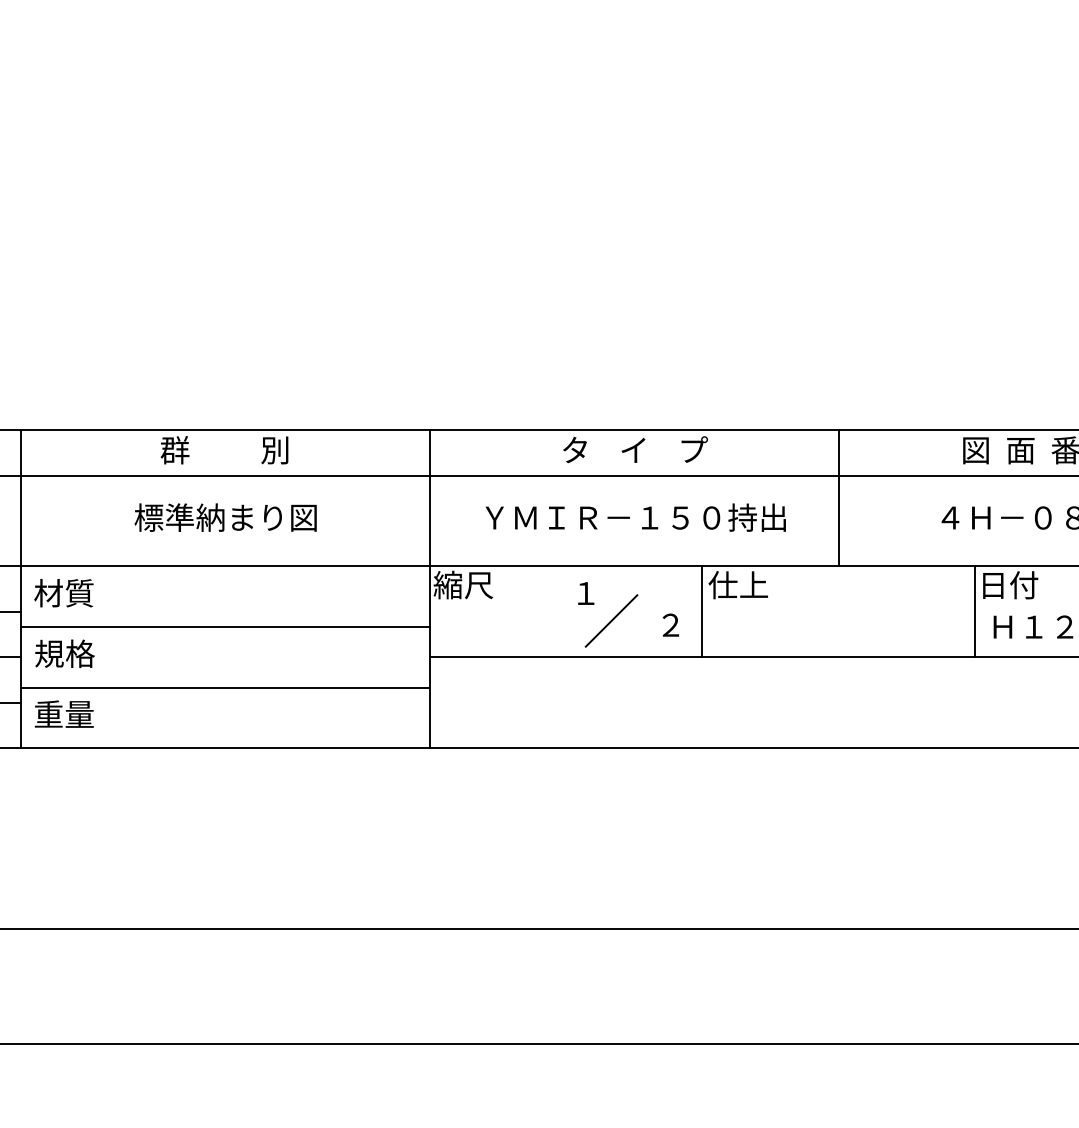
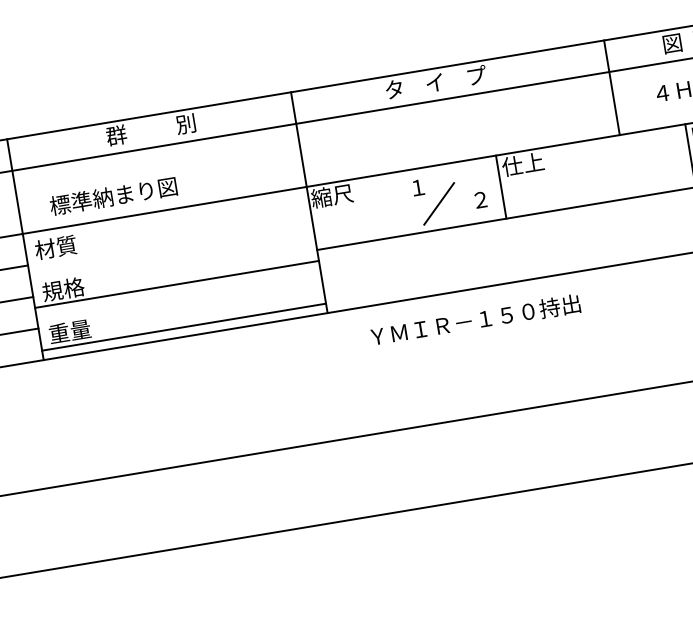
line: (838, 498) -> (611, 87), moved
text: (225, 517) -> (113, 196), moved
text: (635, 517) -> (475, 320), moved
line: (224, 627) -> (176, 284), moved
line: (224, 687) -> (183, 327), moved

